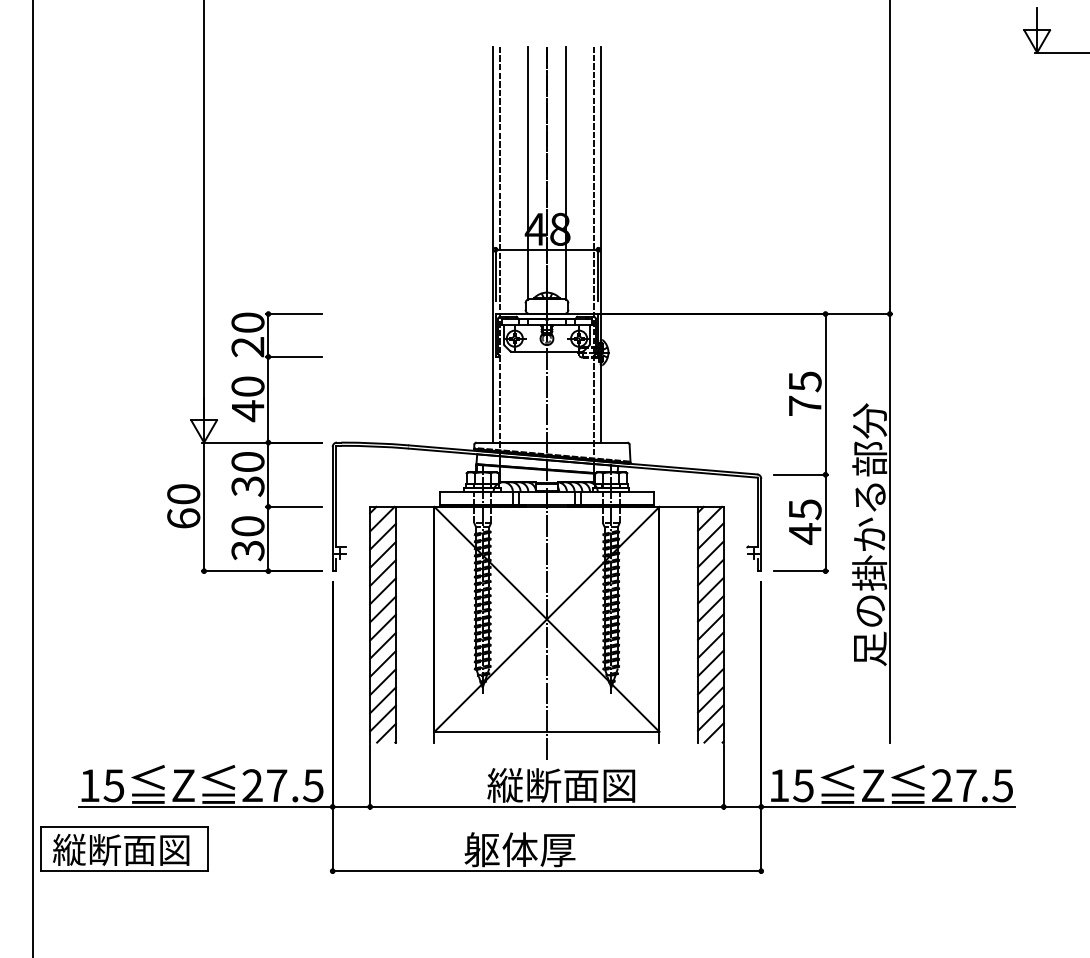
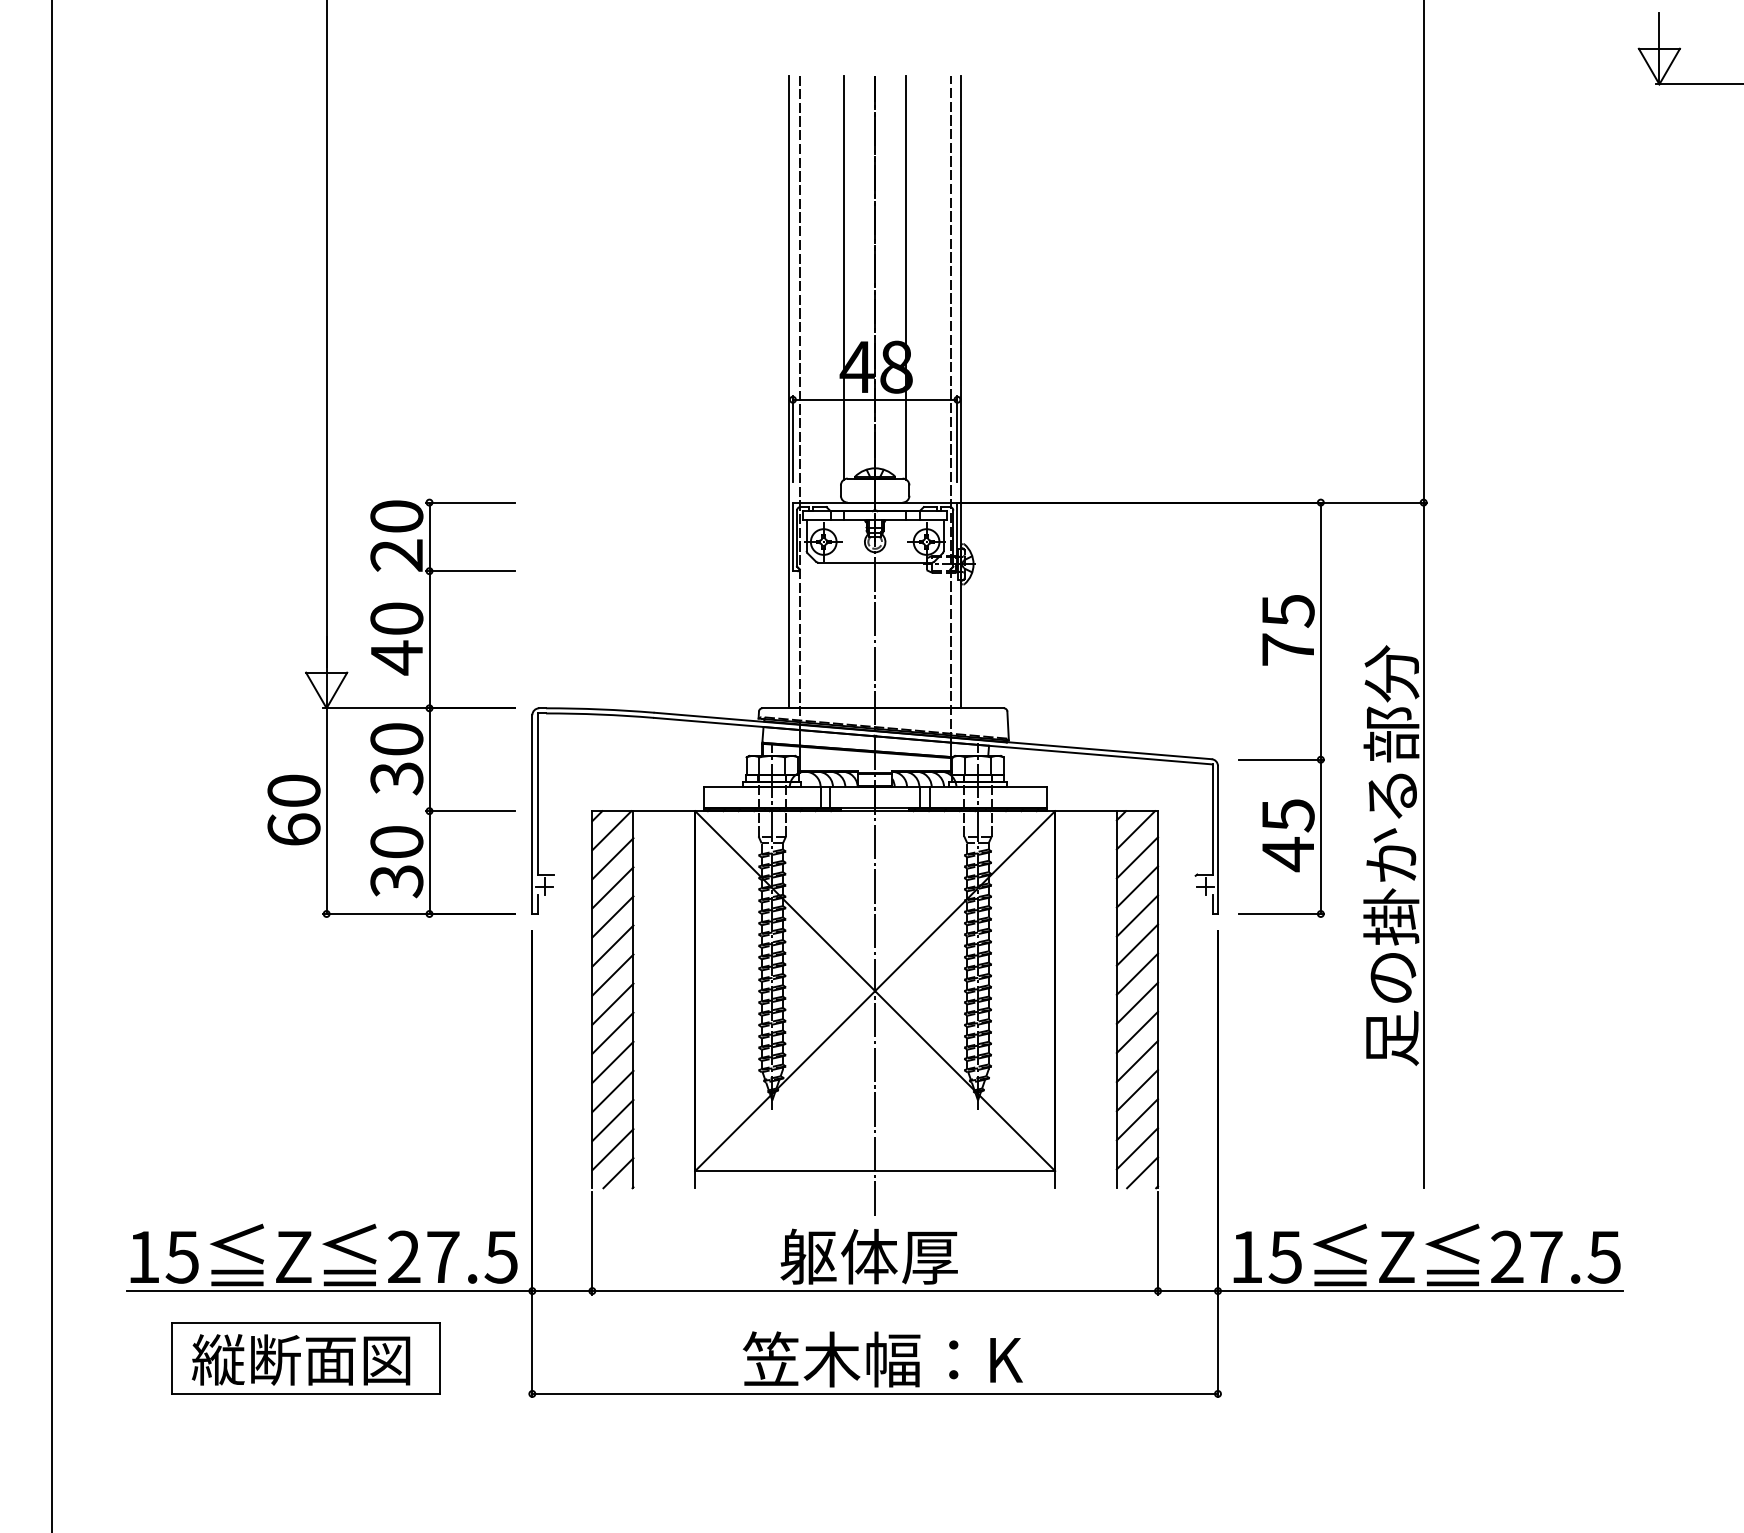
text: (561, 785) -> (898, 1256), 縦断面図 -> 躯体厚
part: (124, 848) -> (306, 1357), moved
text: (551, 849) -> (882, 1359), 躯体厚 -> 笠木幅：K

